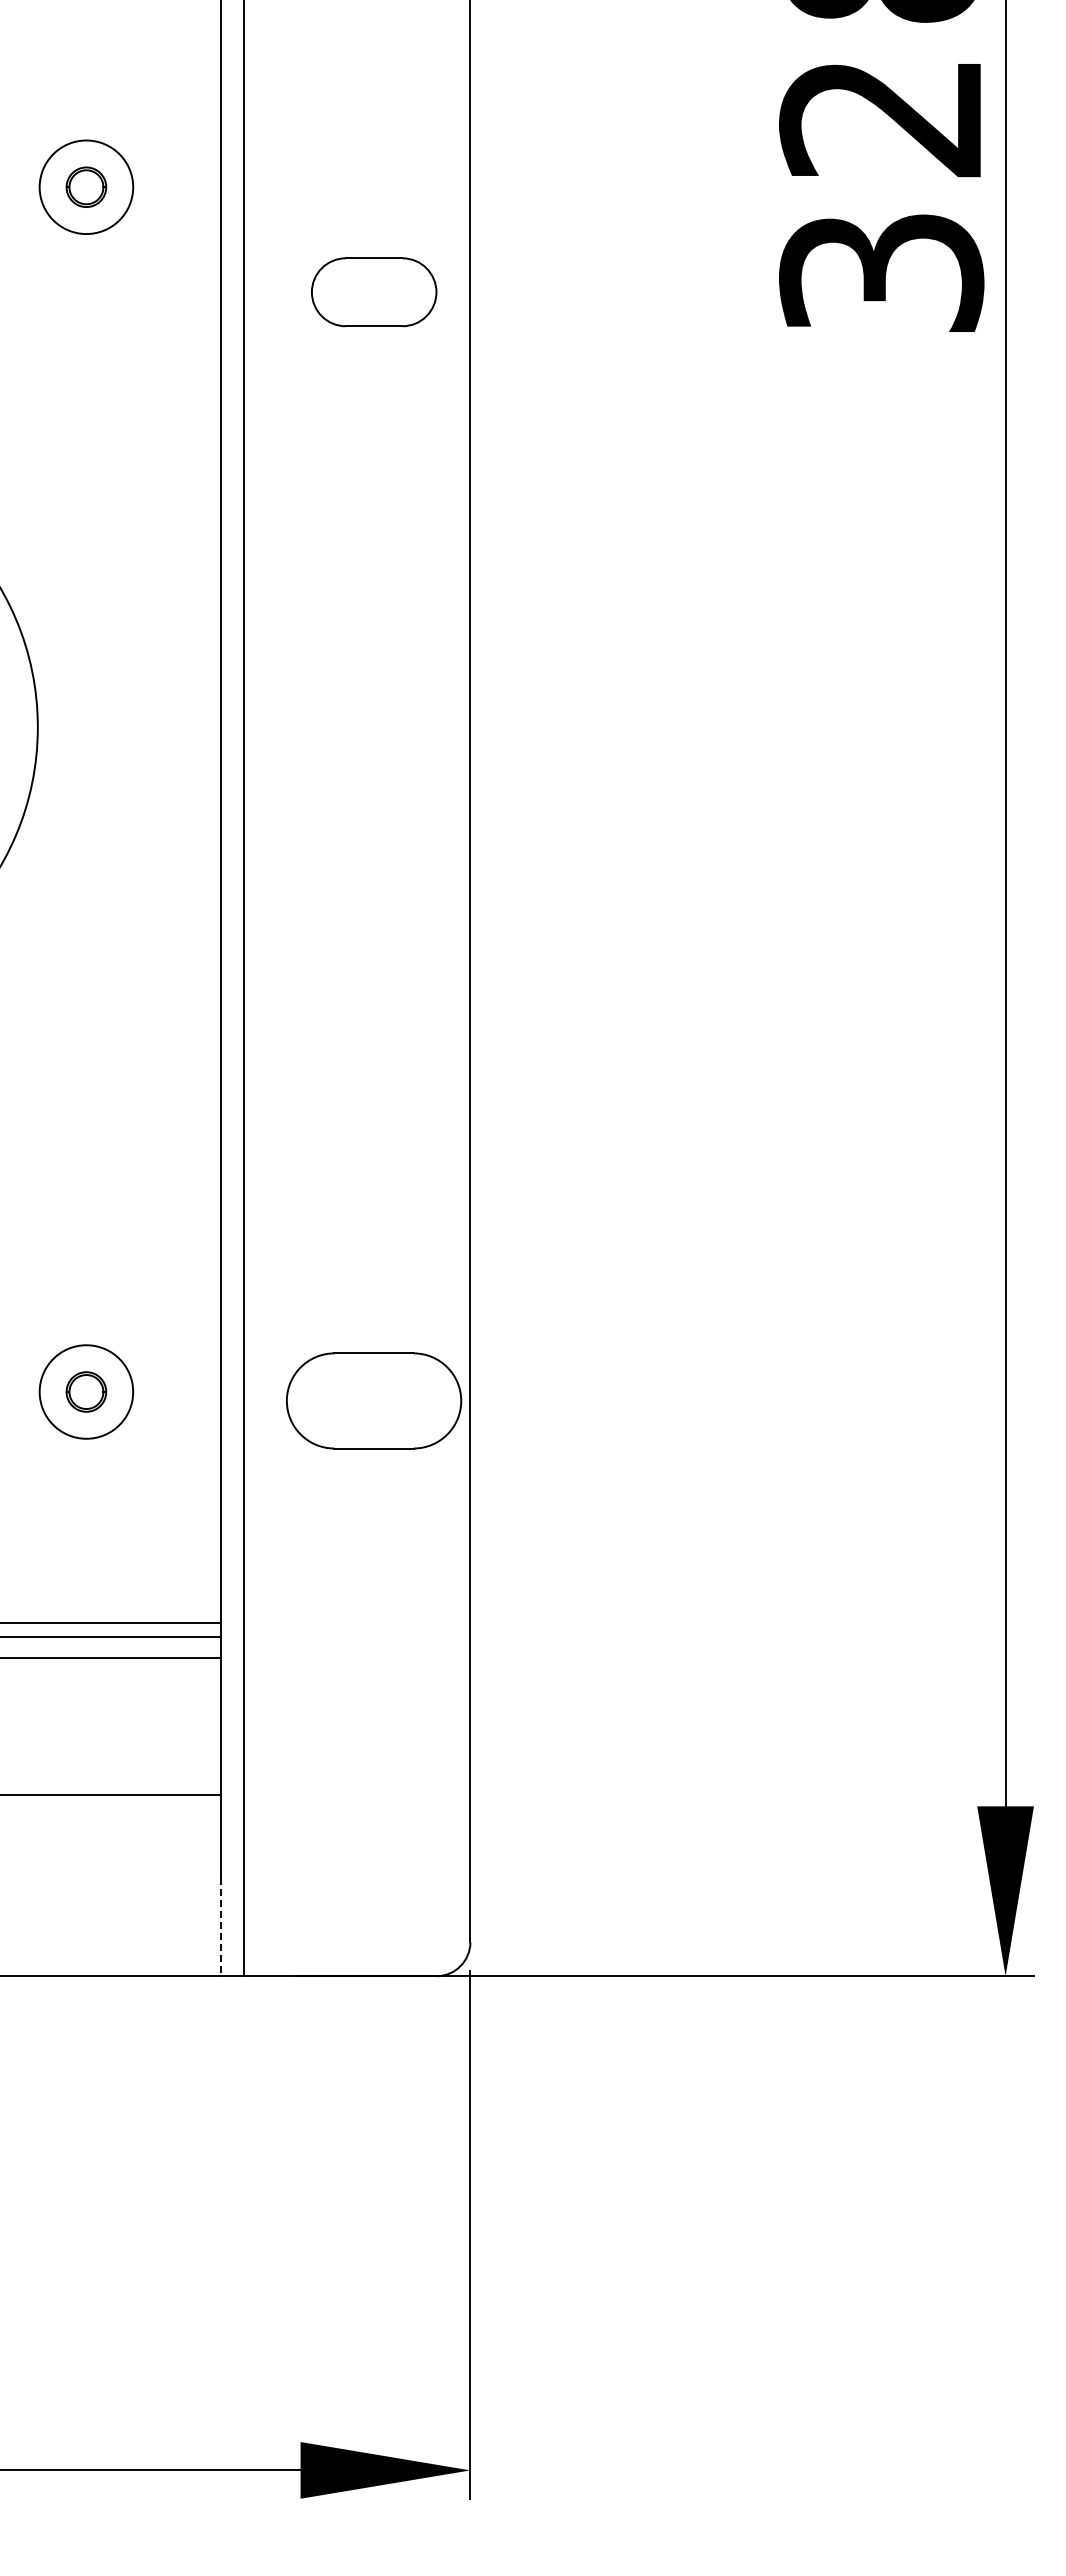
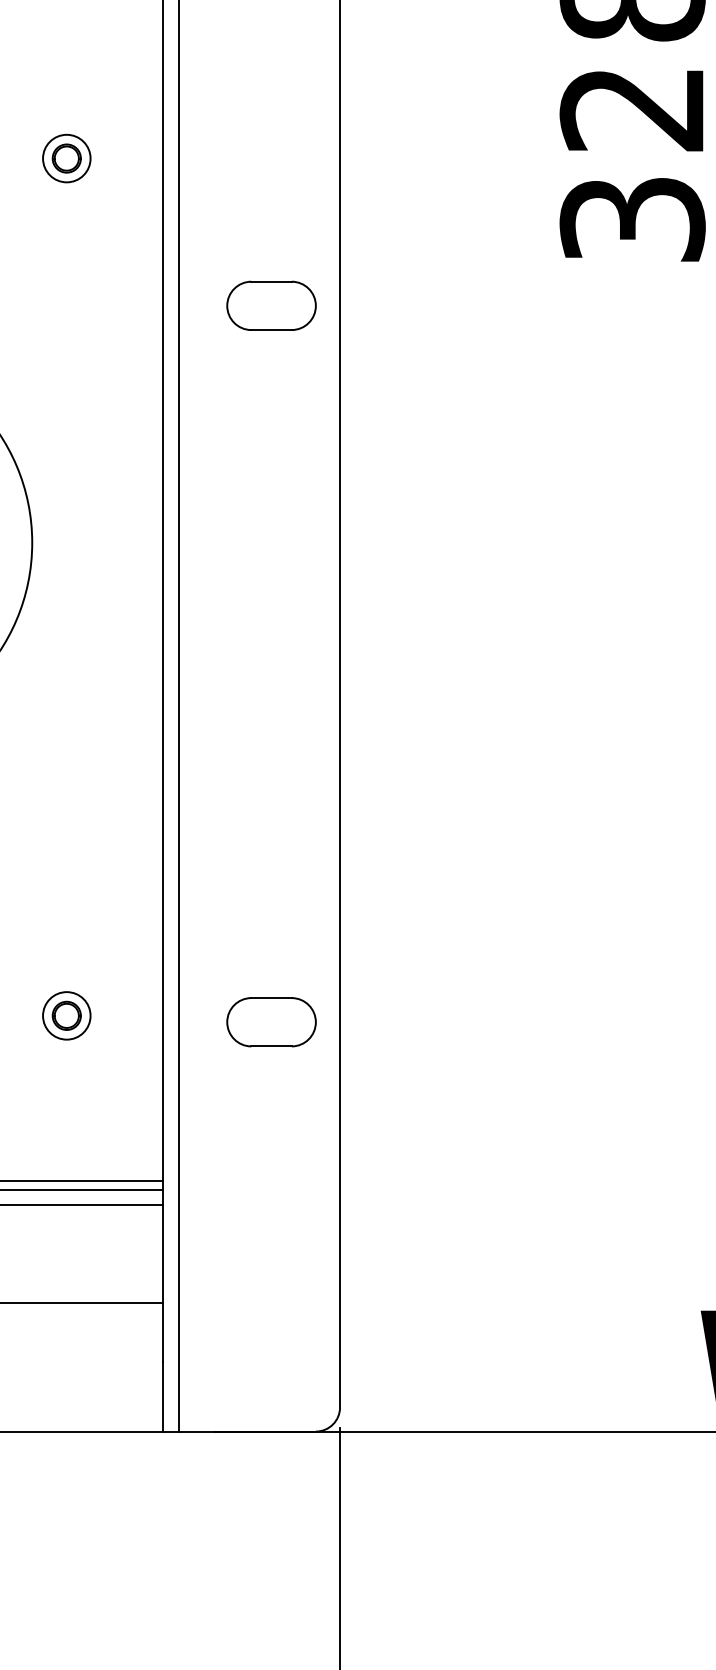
circle: (86, 186) -> (66, 158), size x0.71
part: (374, 292) -> (271, 306), moved
circle: (86, 1391) -> (66, 1015), size x0.71
part: (374, 1400) -> (271, 1021), size x0.71
line: (221, 1927) -> (162, 1396), dashed -> solid

